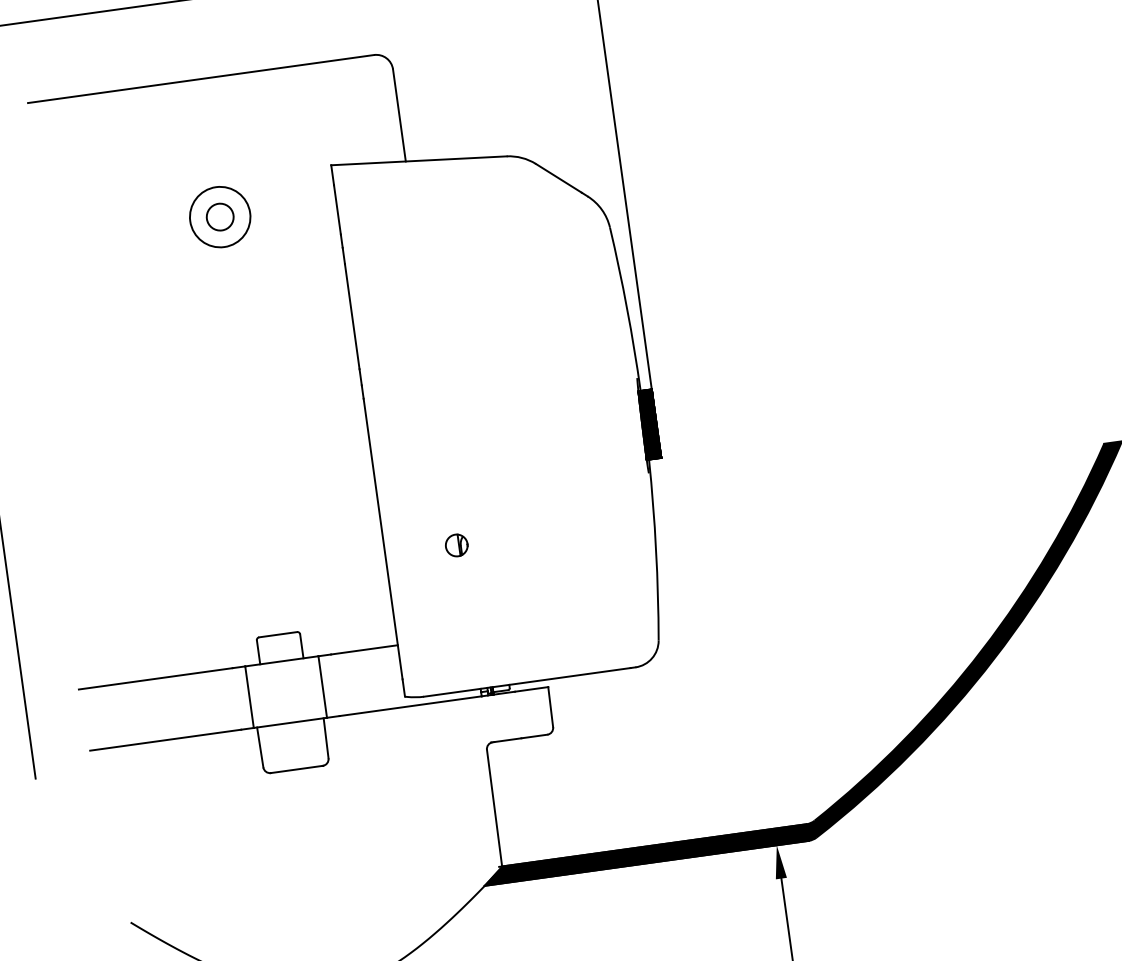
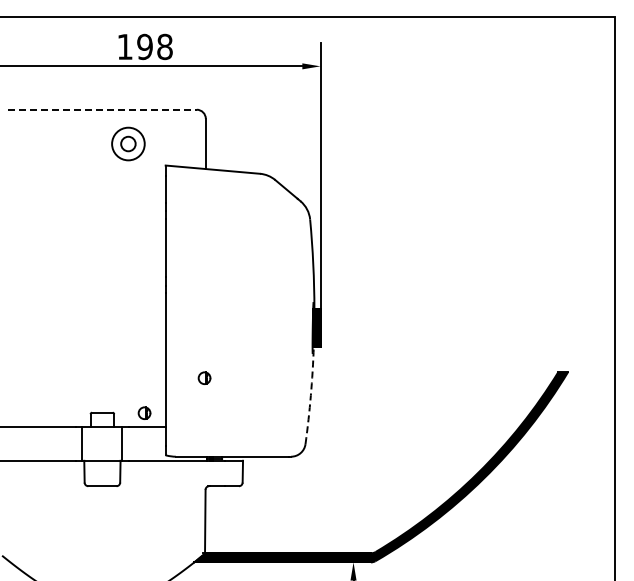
line: (201, 78) -> (102, 109), solid -> dashed
part: (220, 216) -> (128, 143), moved
arc: (655, 550) -> (310, 395), solid -> dashed
part: (355, 623) -> (144, 412), added

